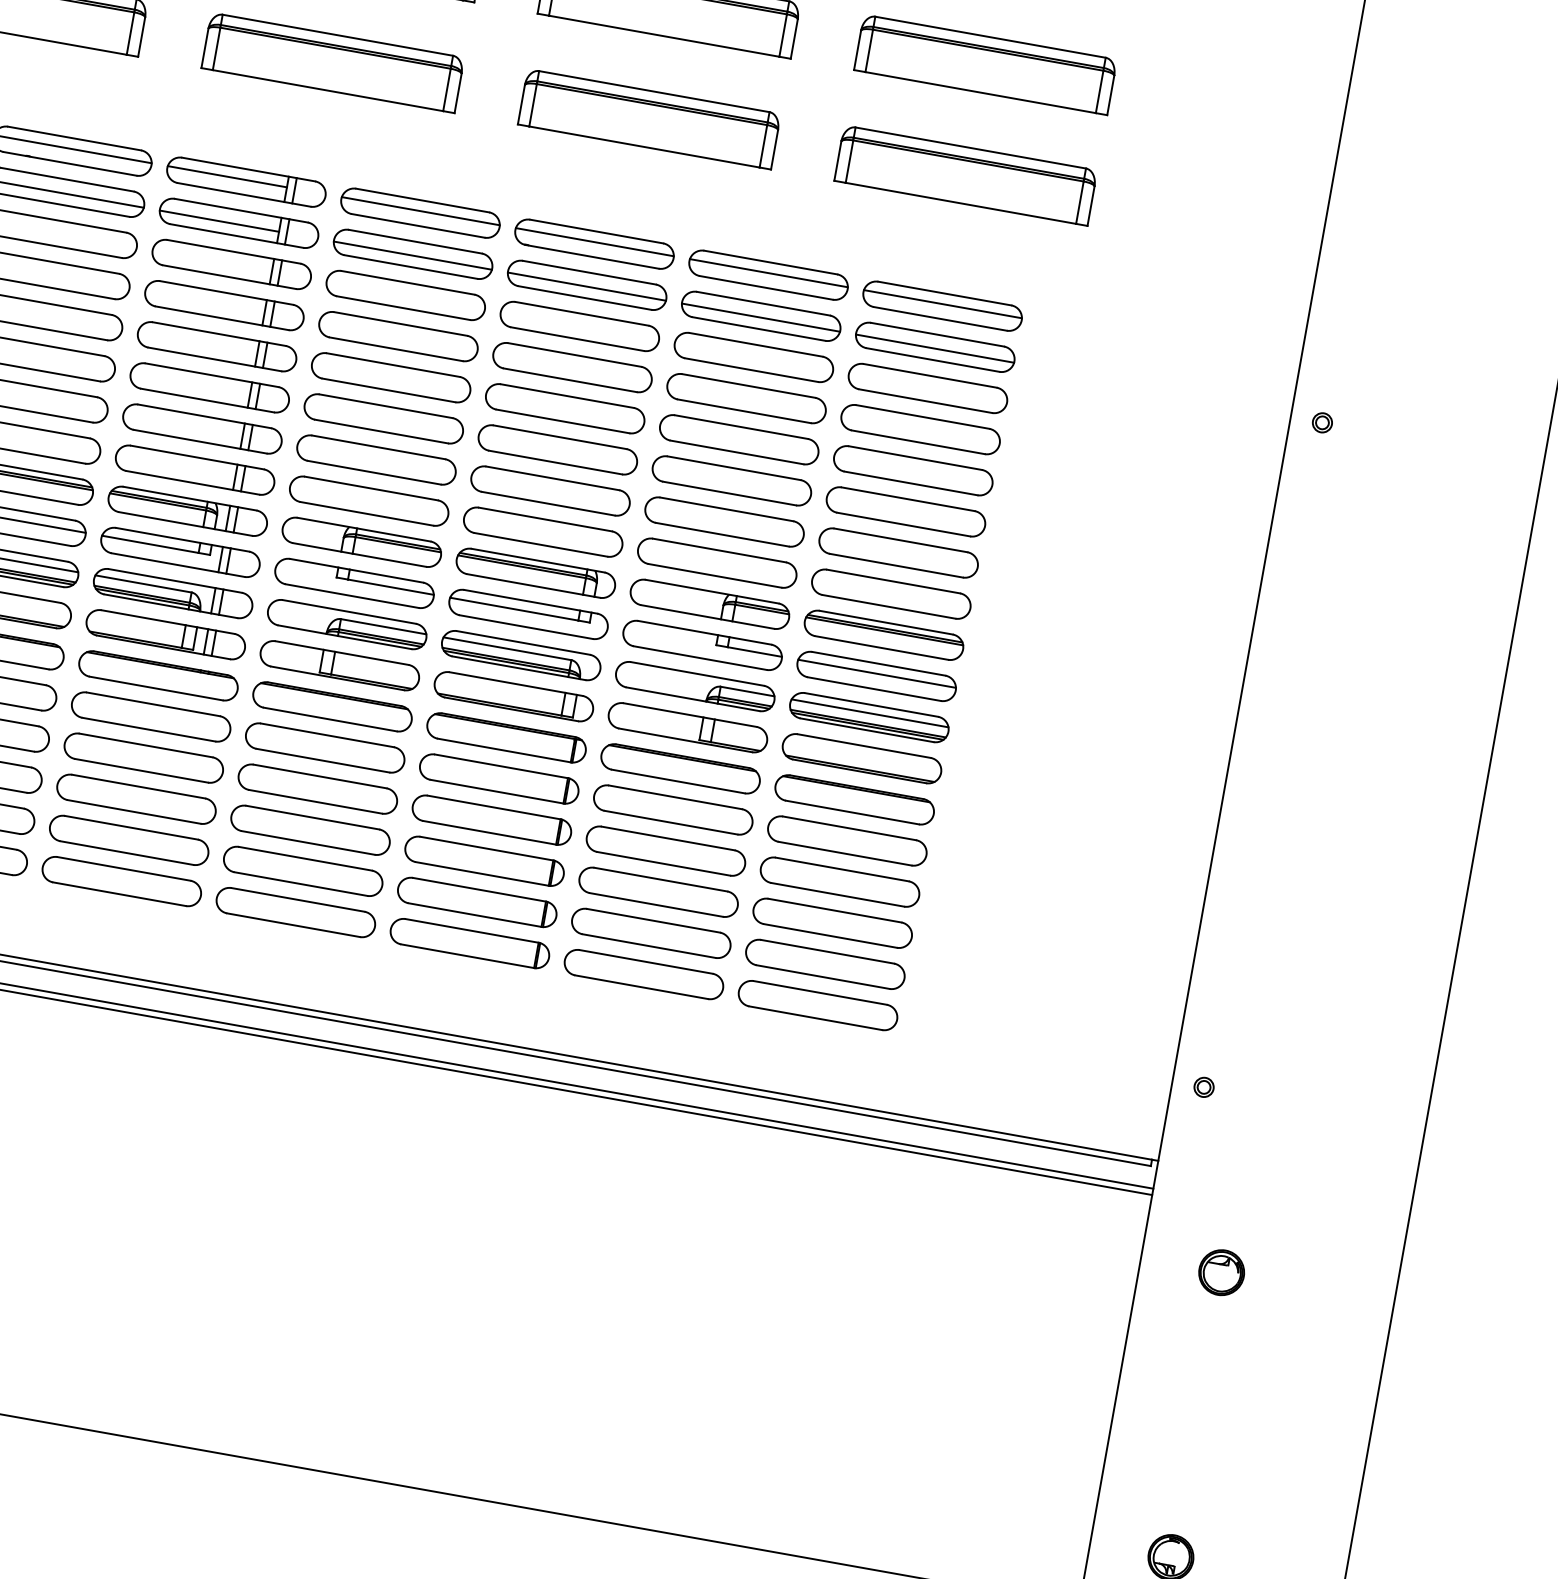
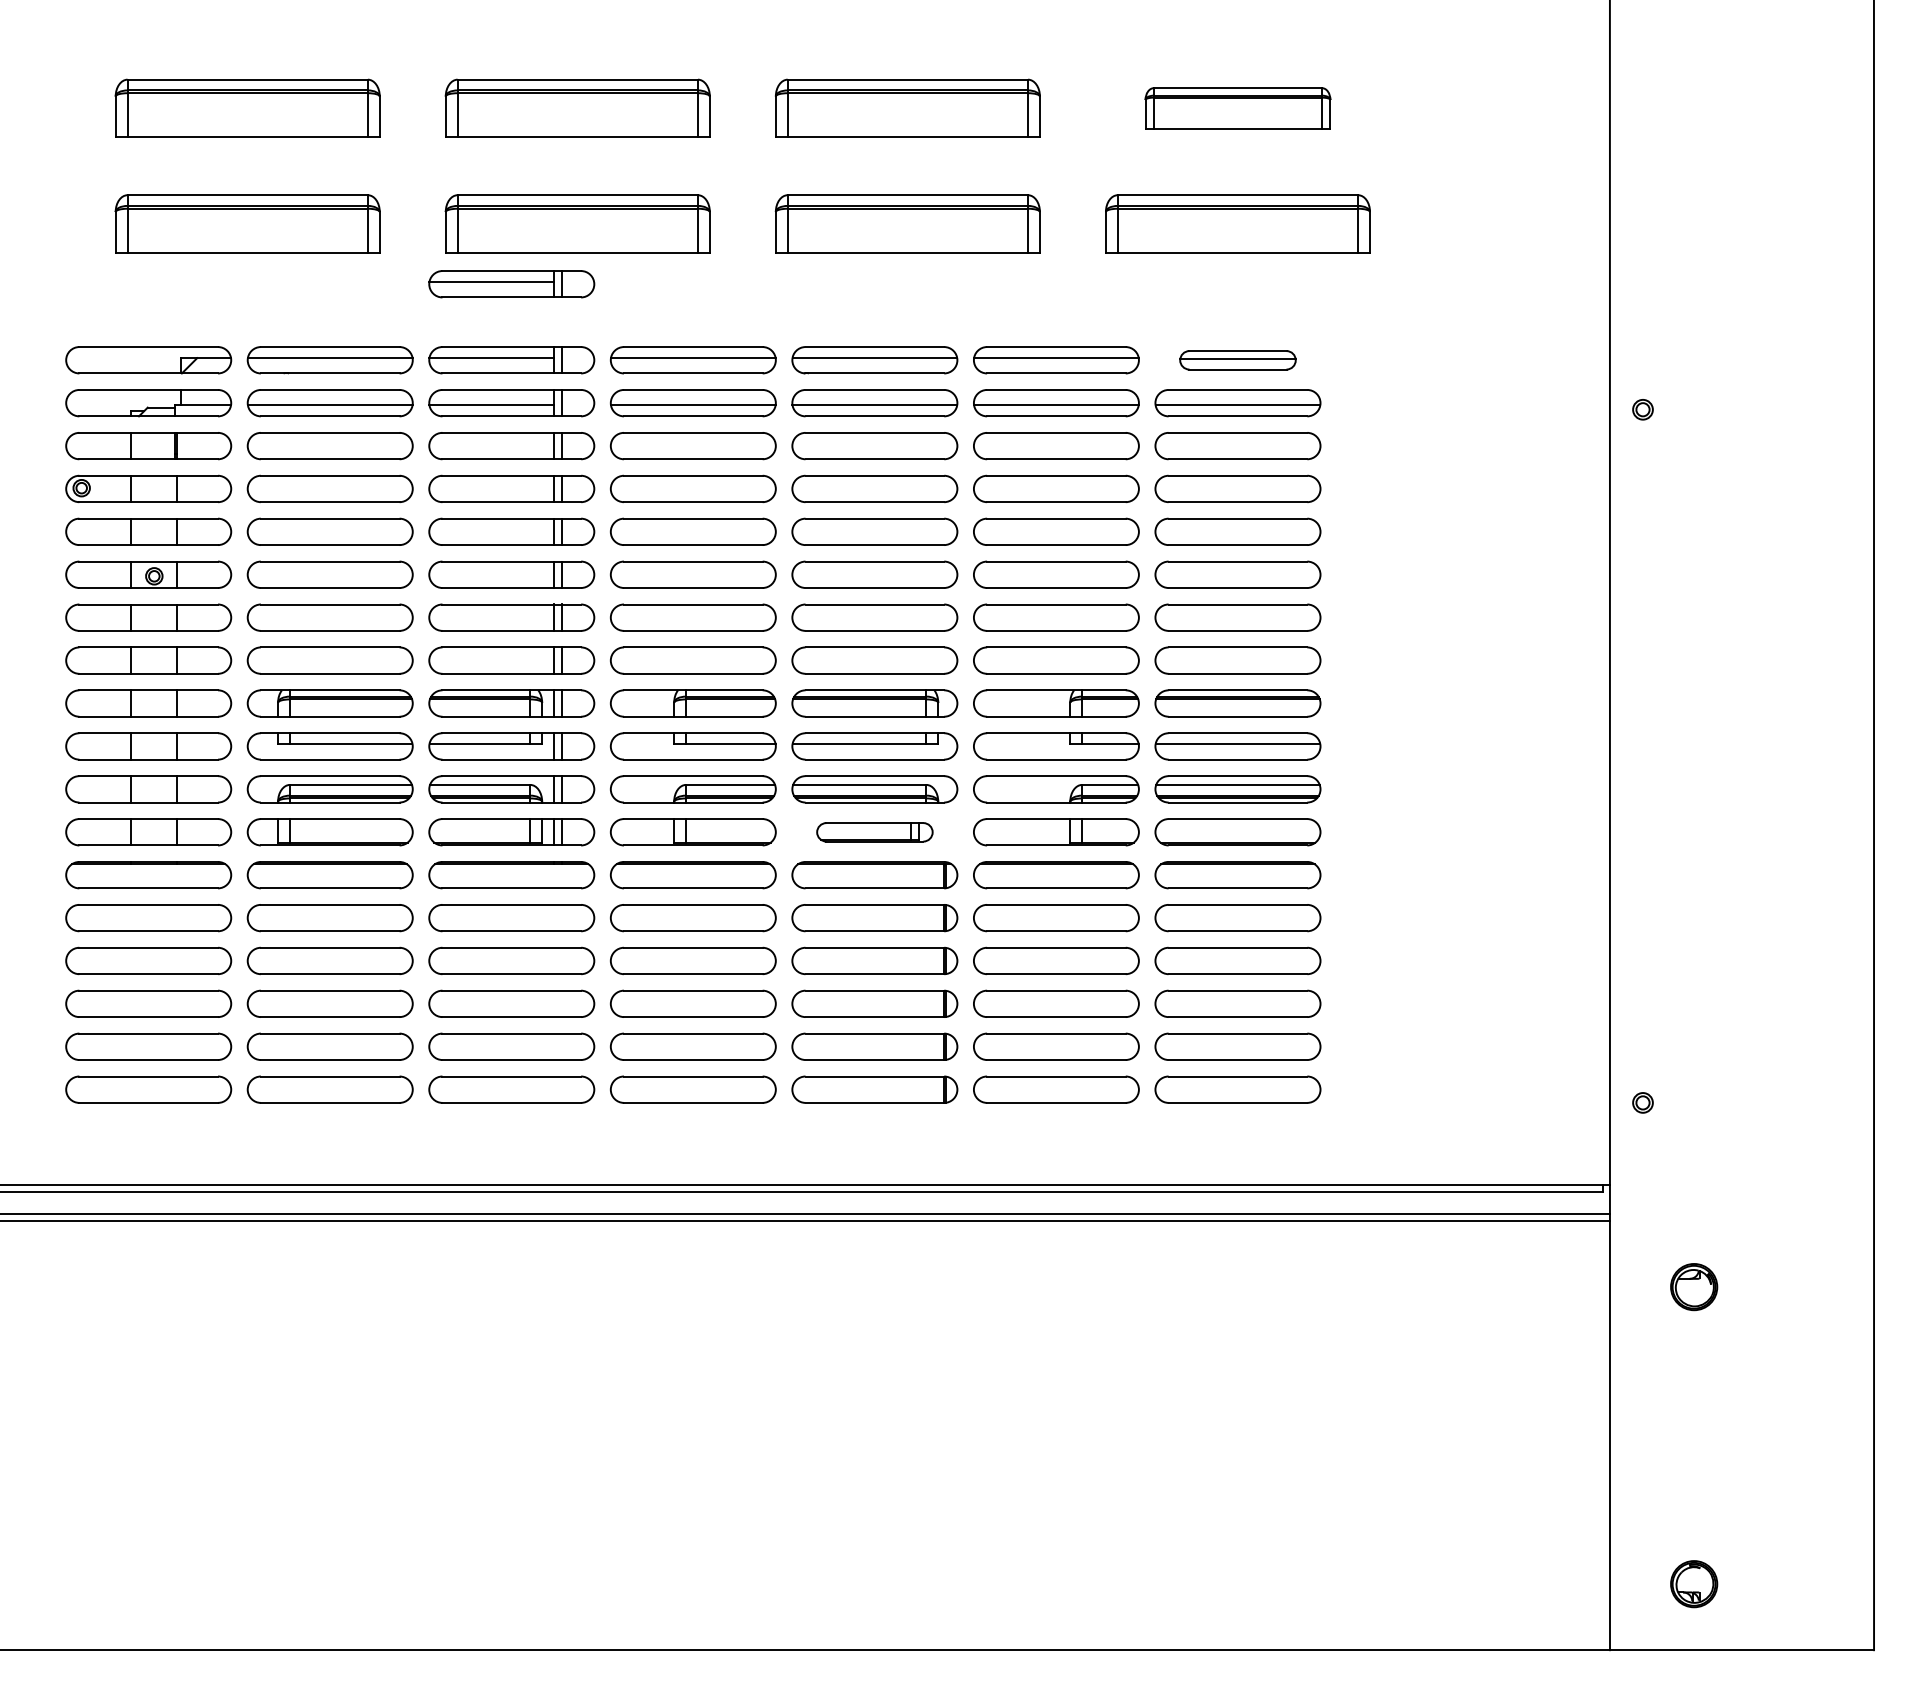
part: (985, 63) -> (1237, 107), size x0.7
part: (259, 109) -> (511, 284), added
part: (942, 306) -> (1237, 360), size x0.7
part: (513, 696) -> (874, 832), size x0.7

